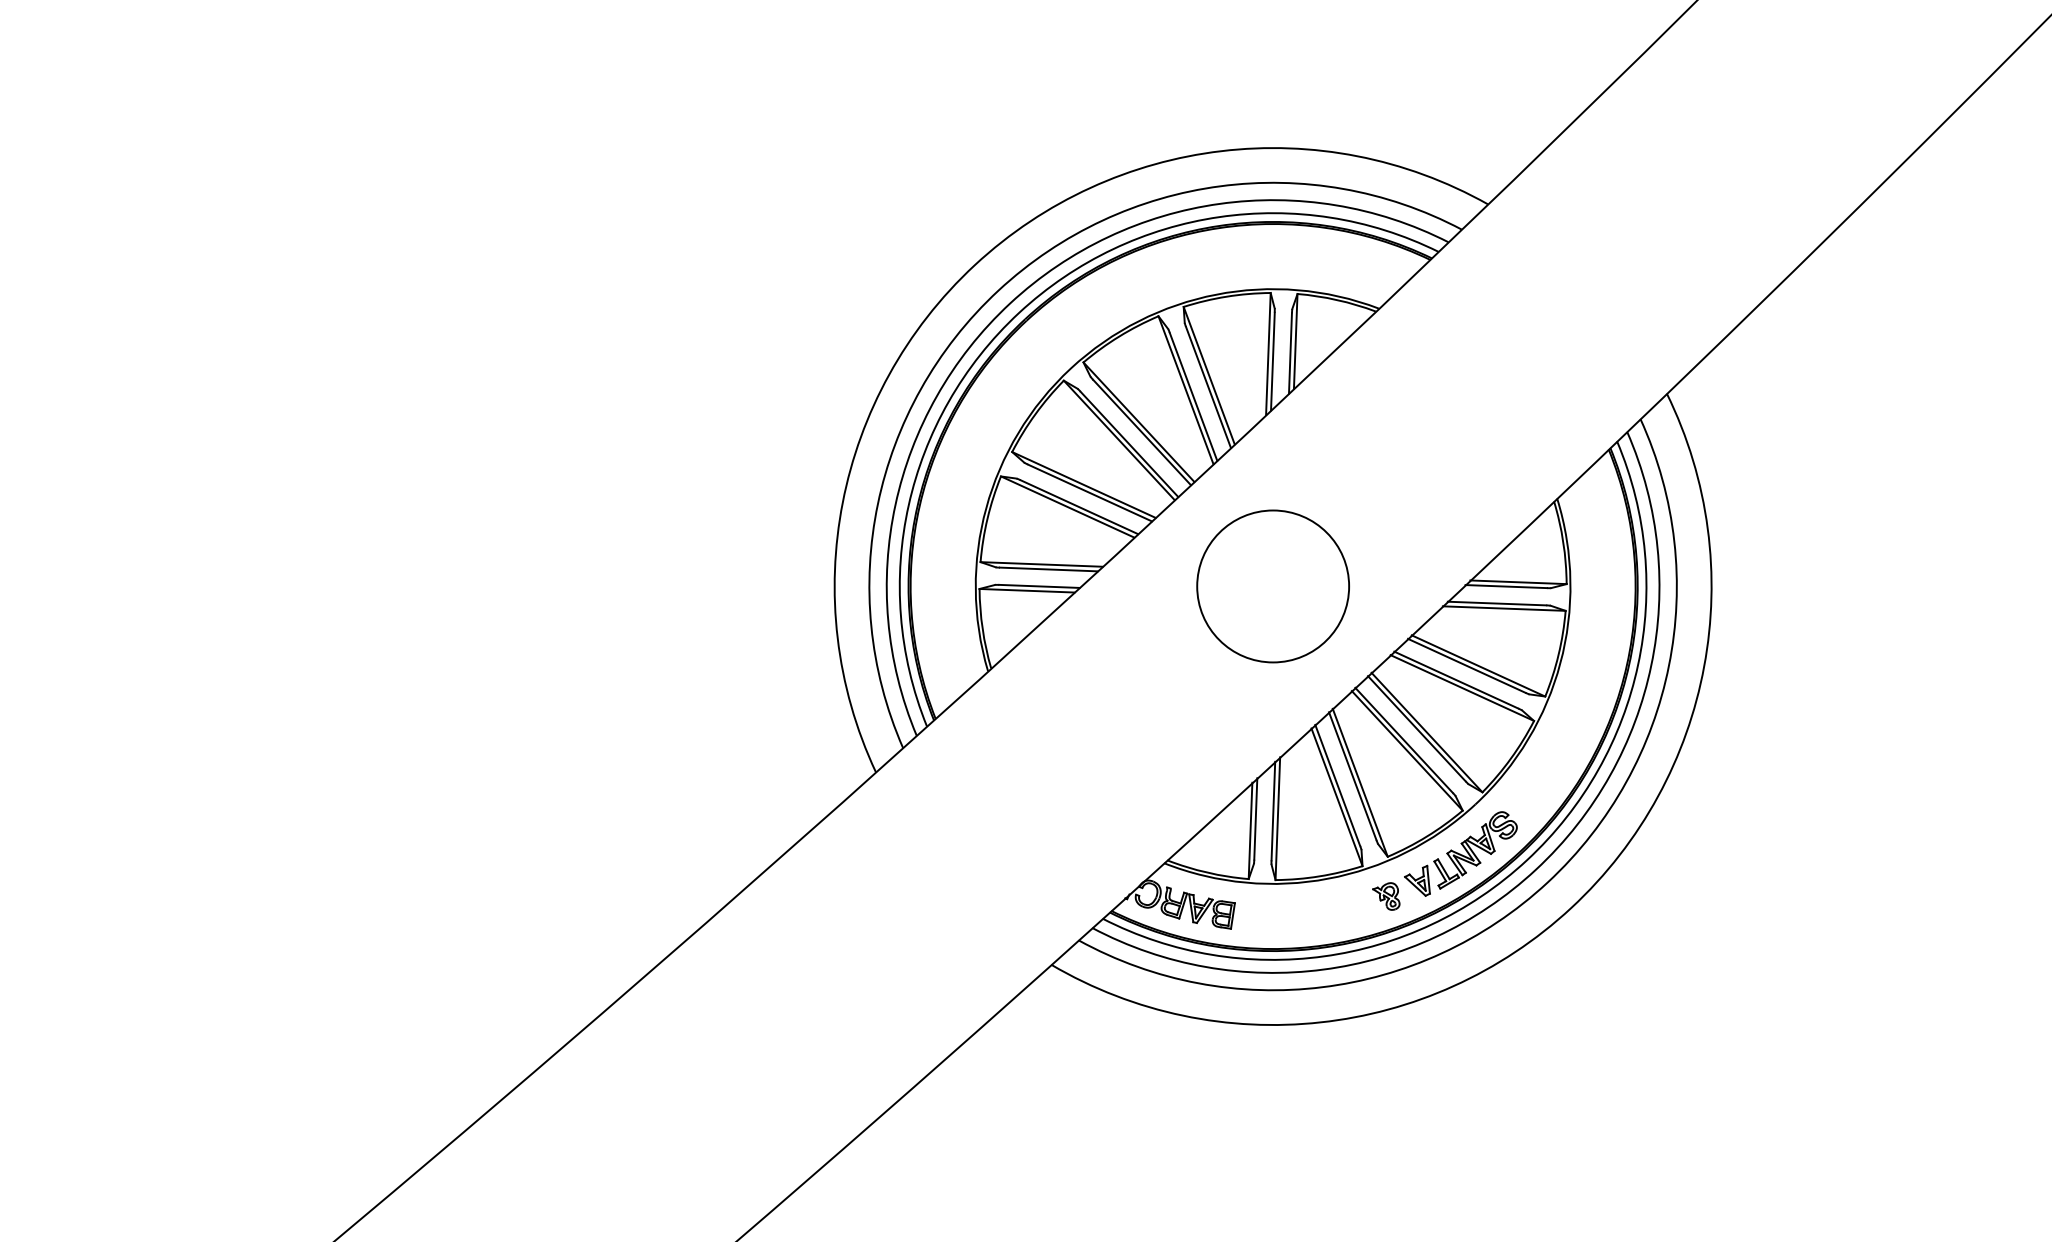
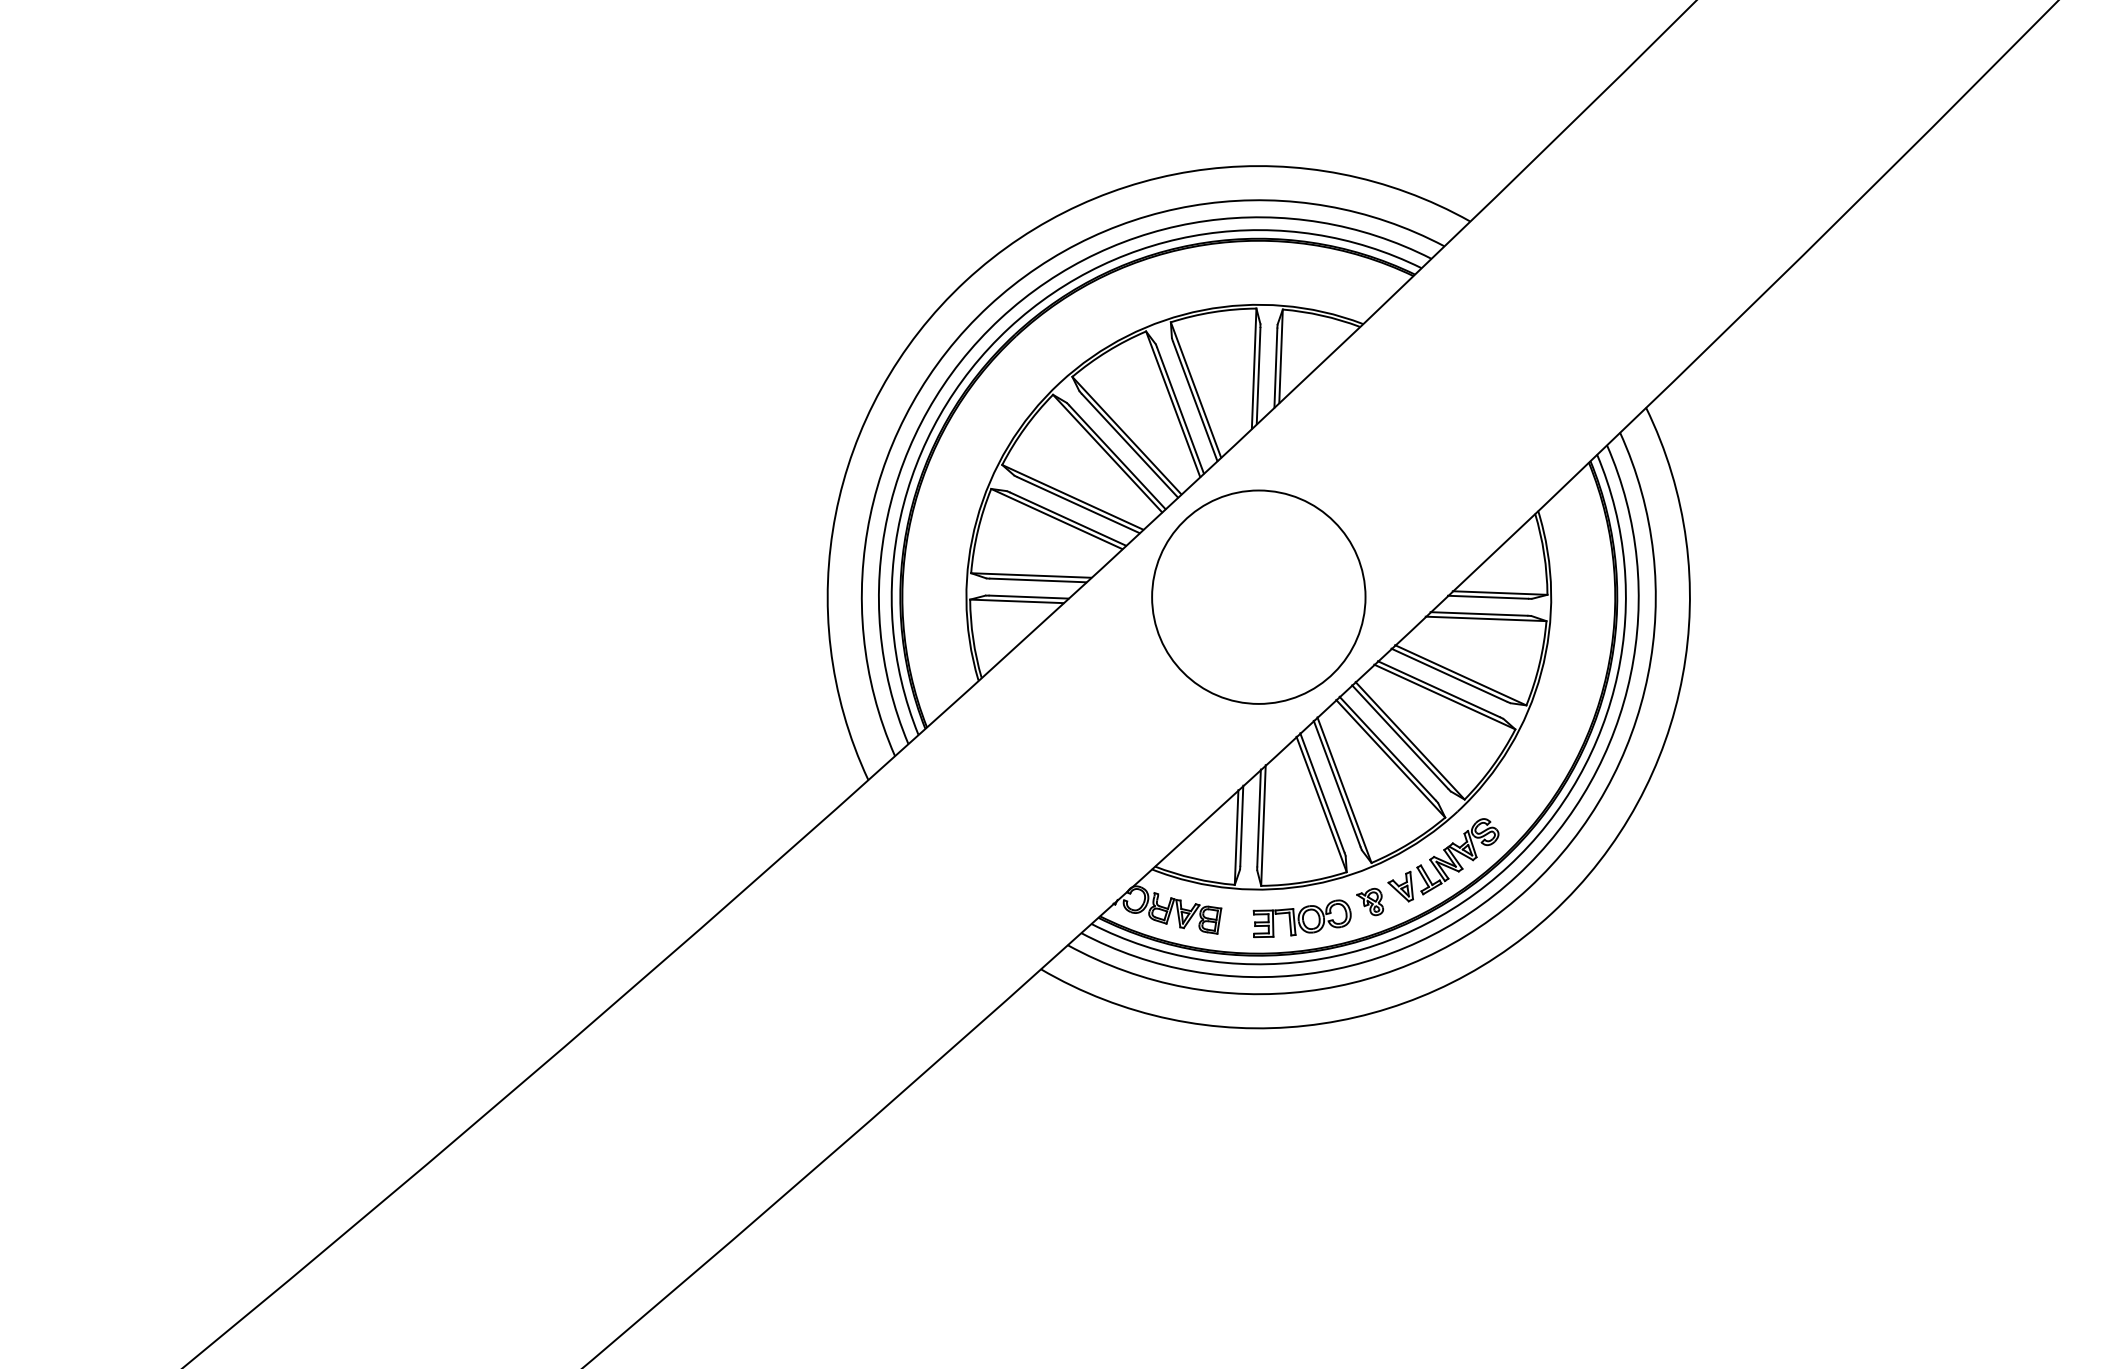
circle: (1272, 585) -> (1258, 596), size x1.43
part: (1316, 913) -> (1301, 918), added

